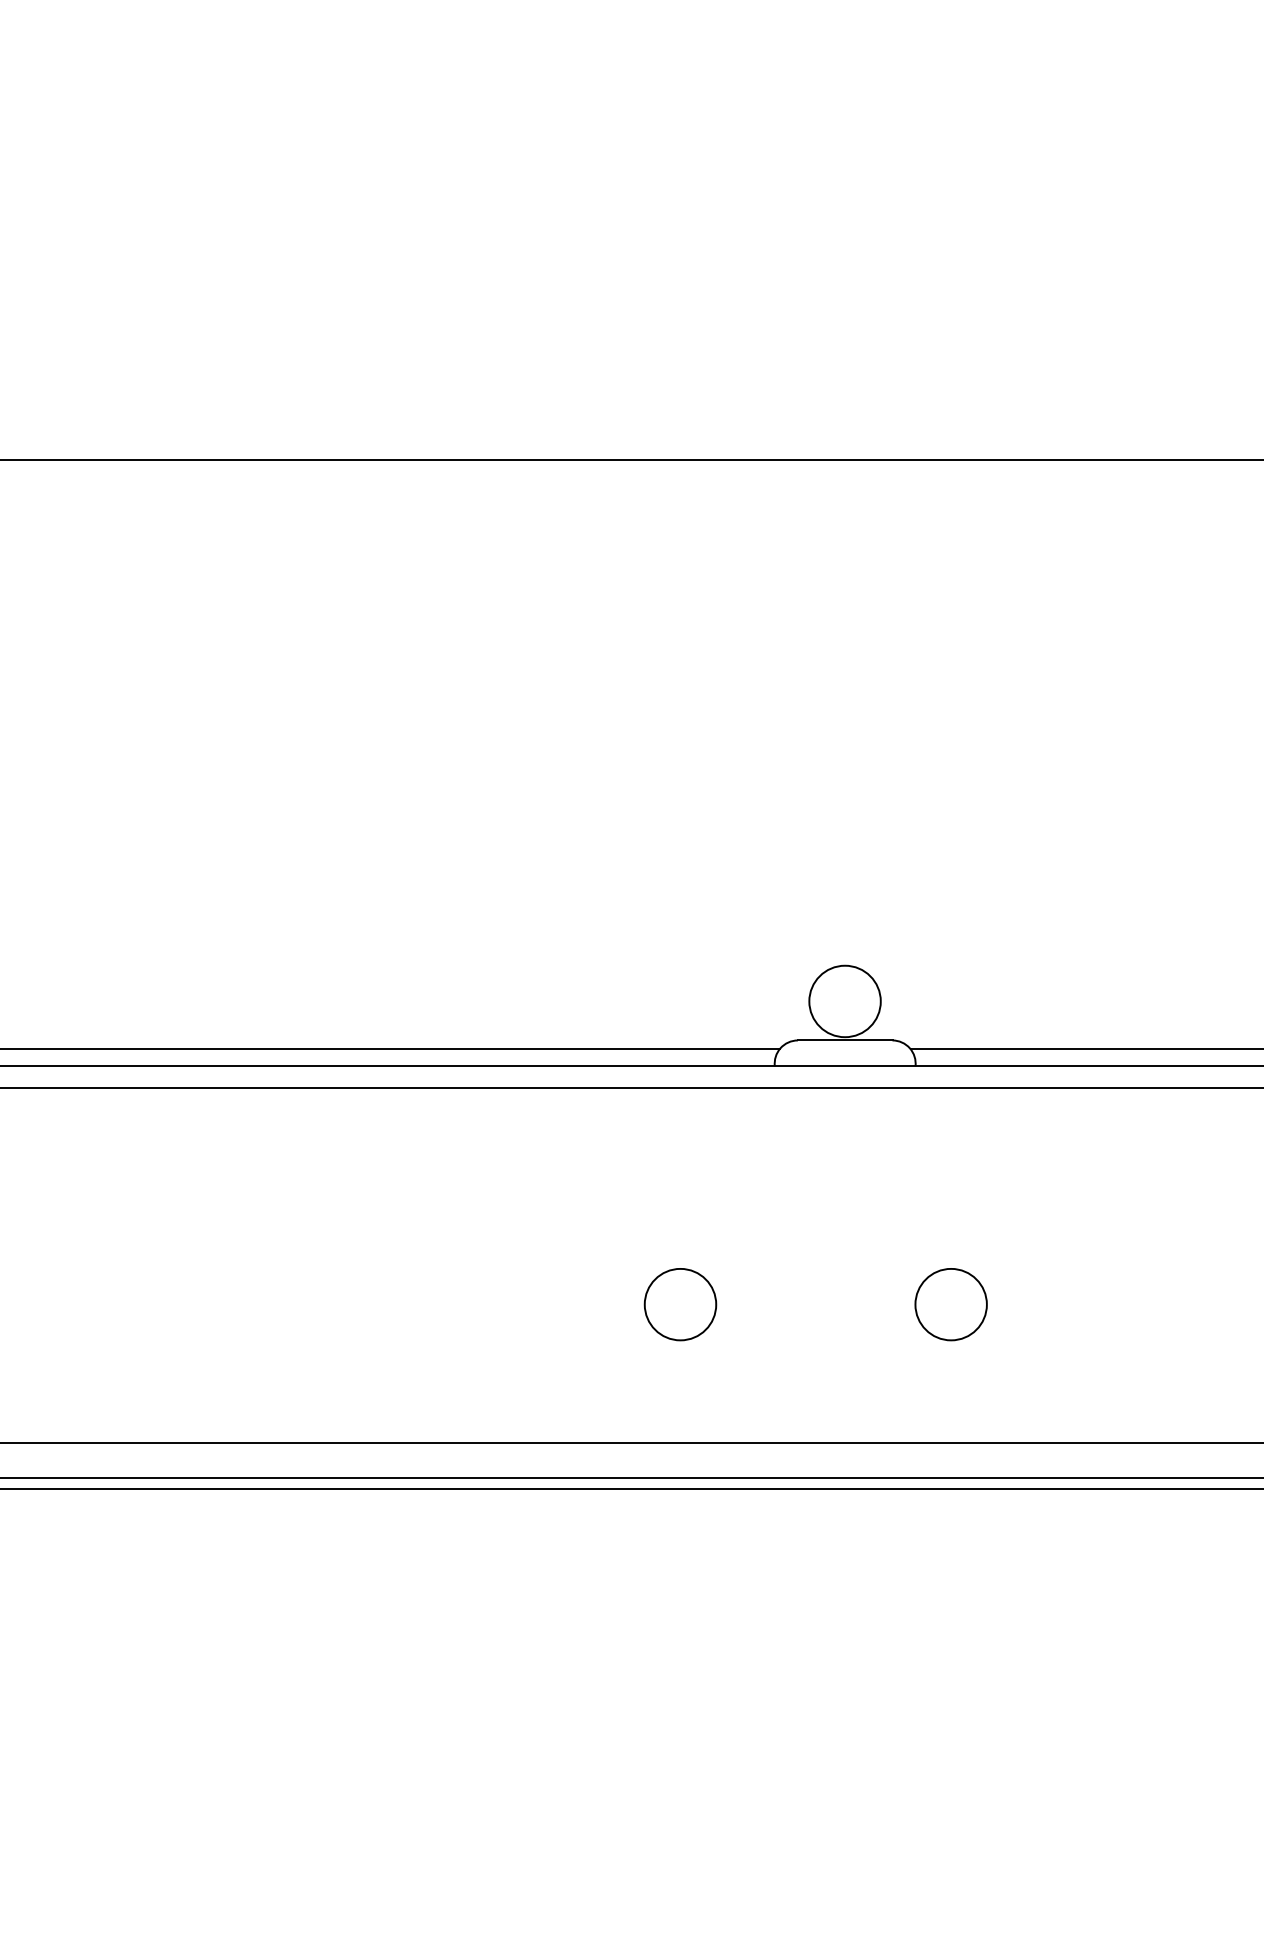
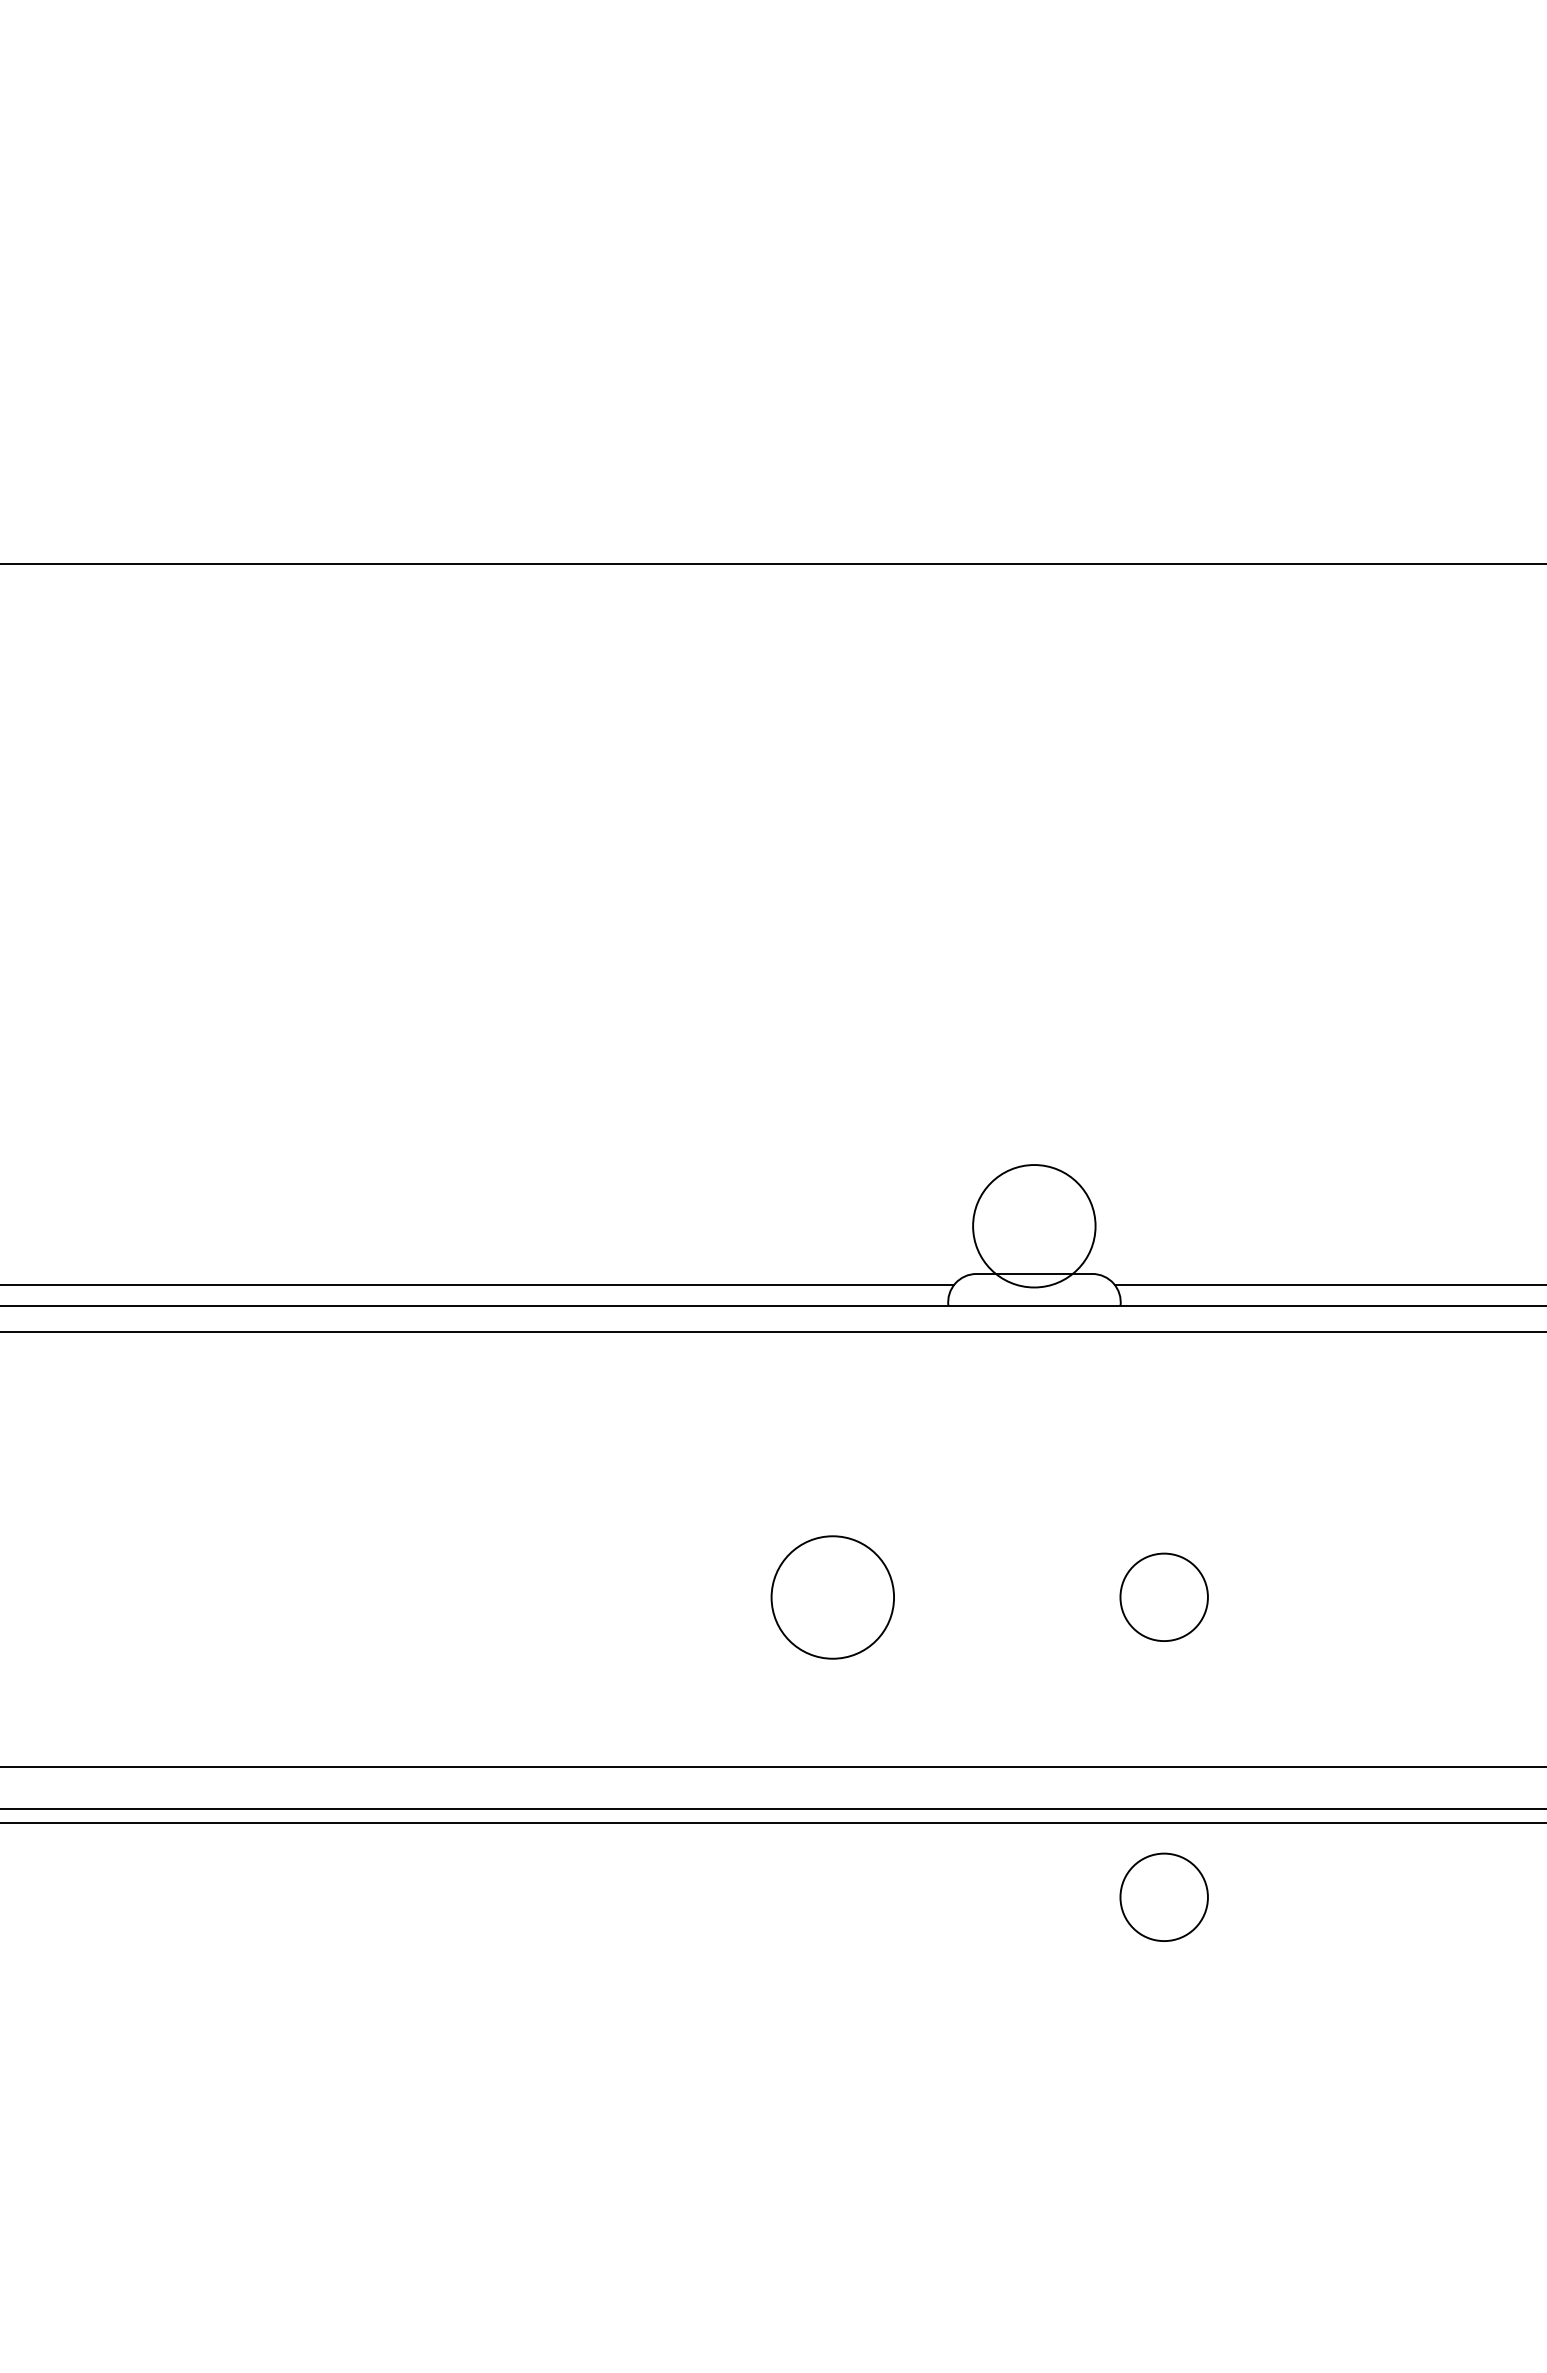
circle: (845, 1000) -> (1034, 1225), size x1.4
circle: (680, 1303) -> (832, 1596), size x1.4
circle: (950, 1548) -> (1163, 1896), added

